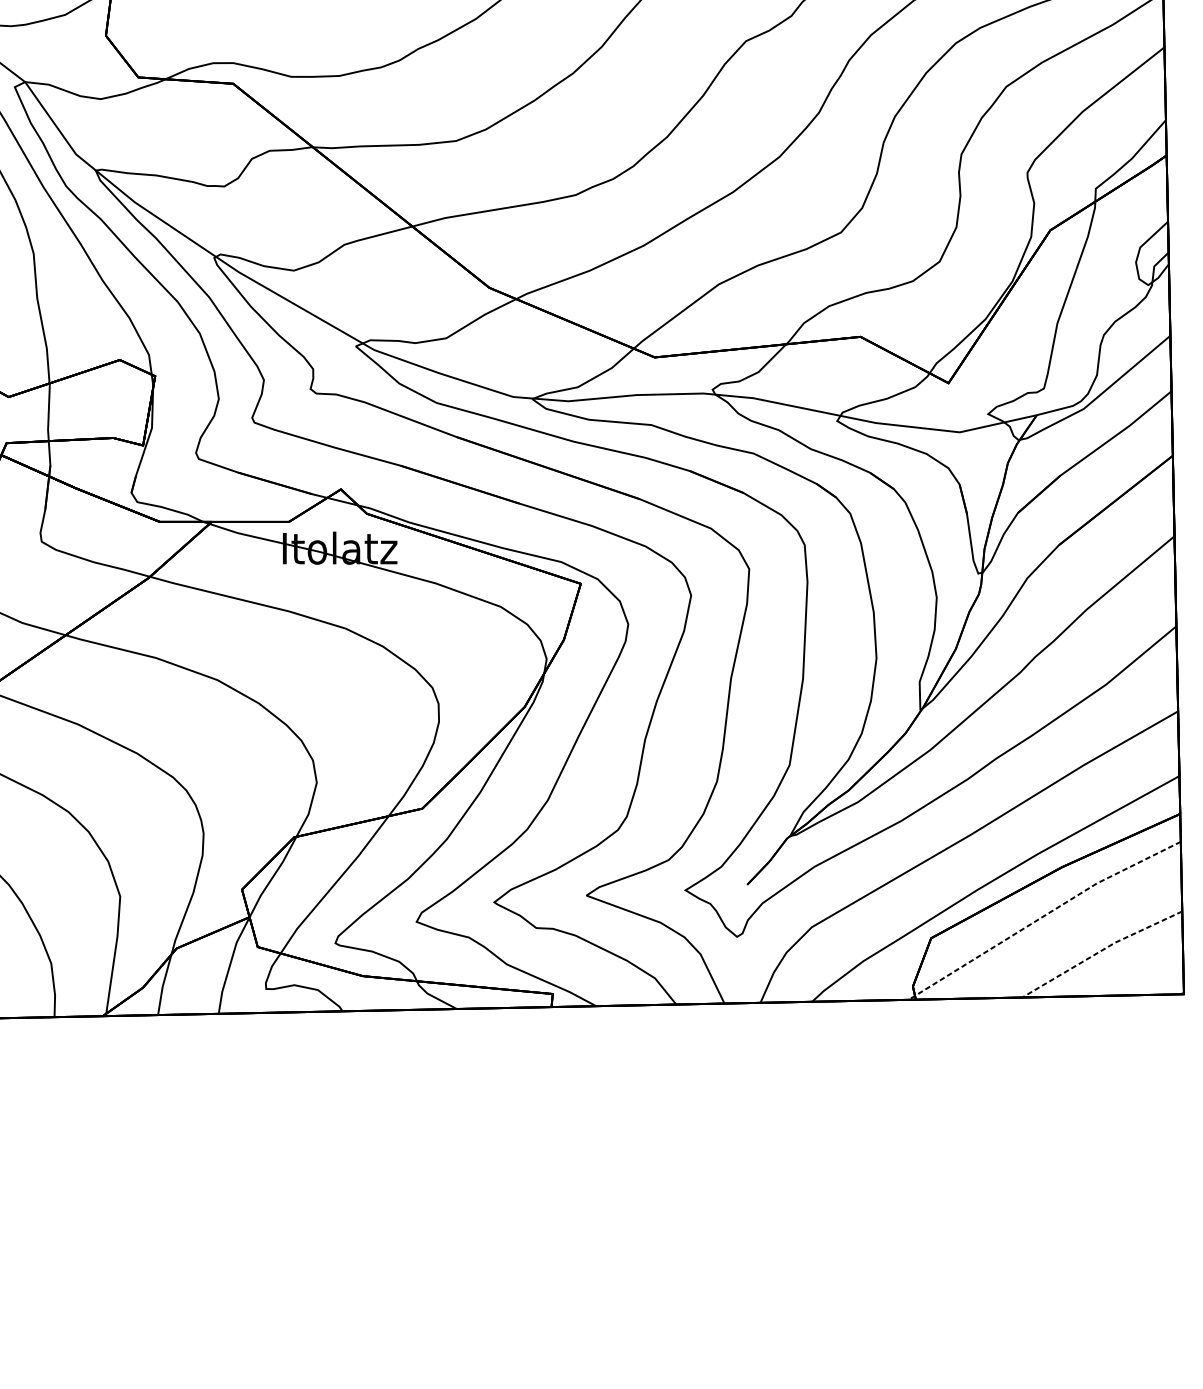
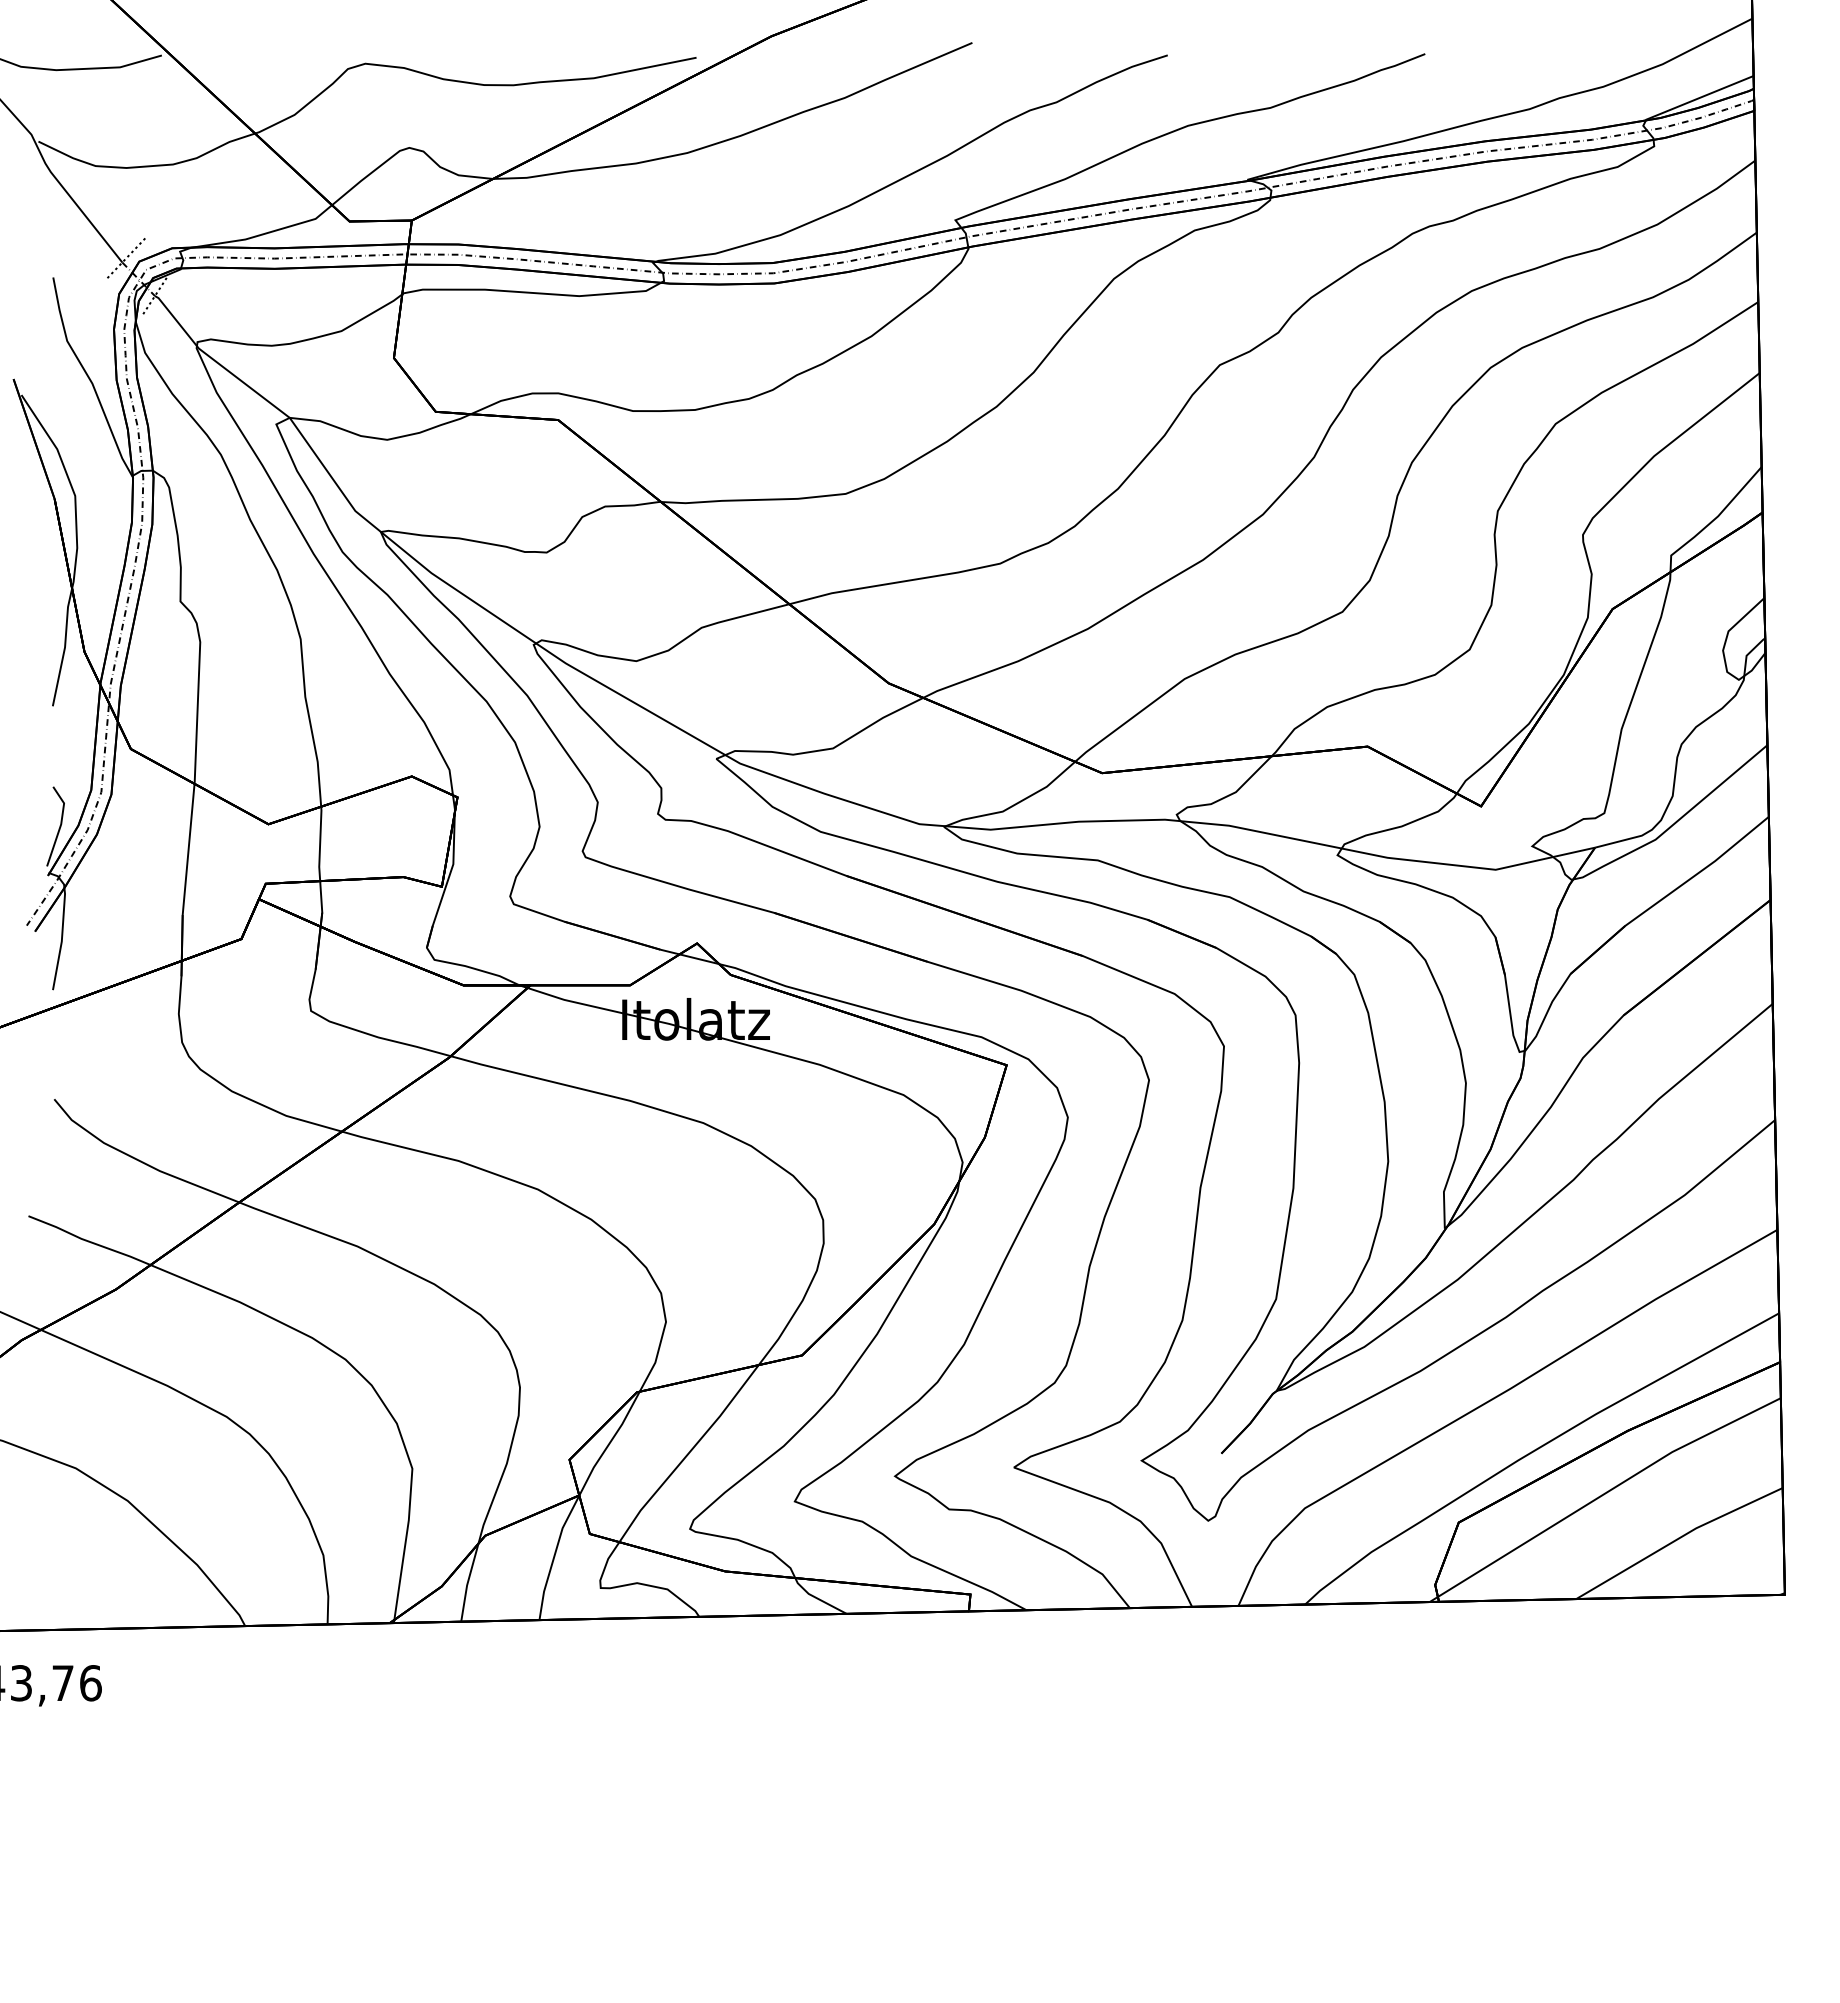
line: (1042, 917) -> (1602, 1495), dashed -> solid
line: (1100, 951) -> (1677, 1539), dashed -> solid

